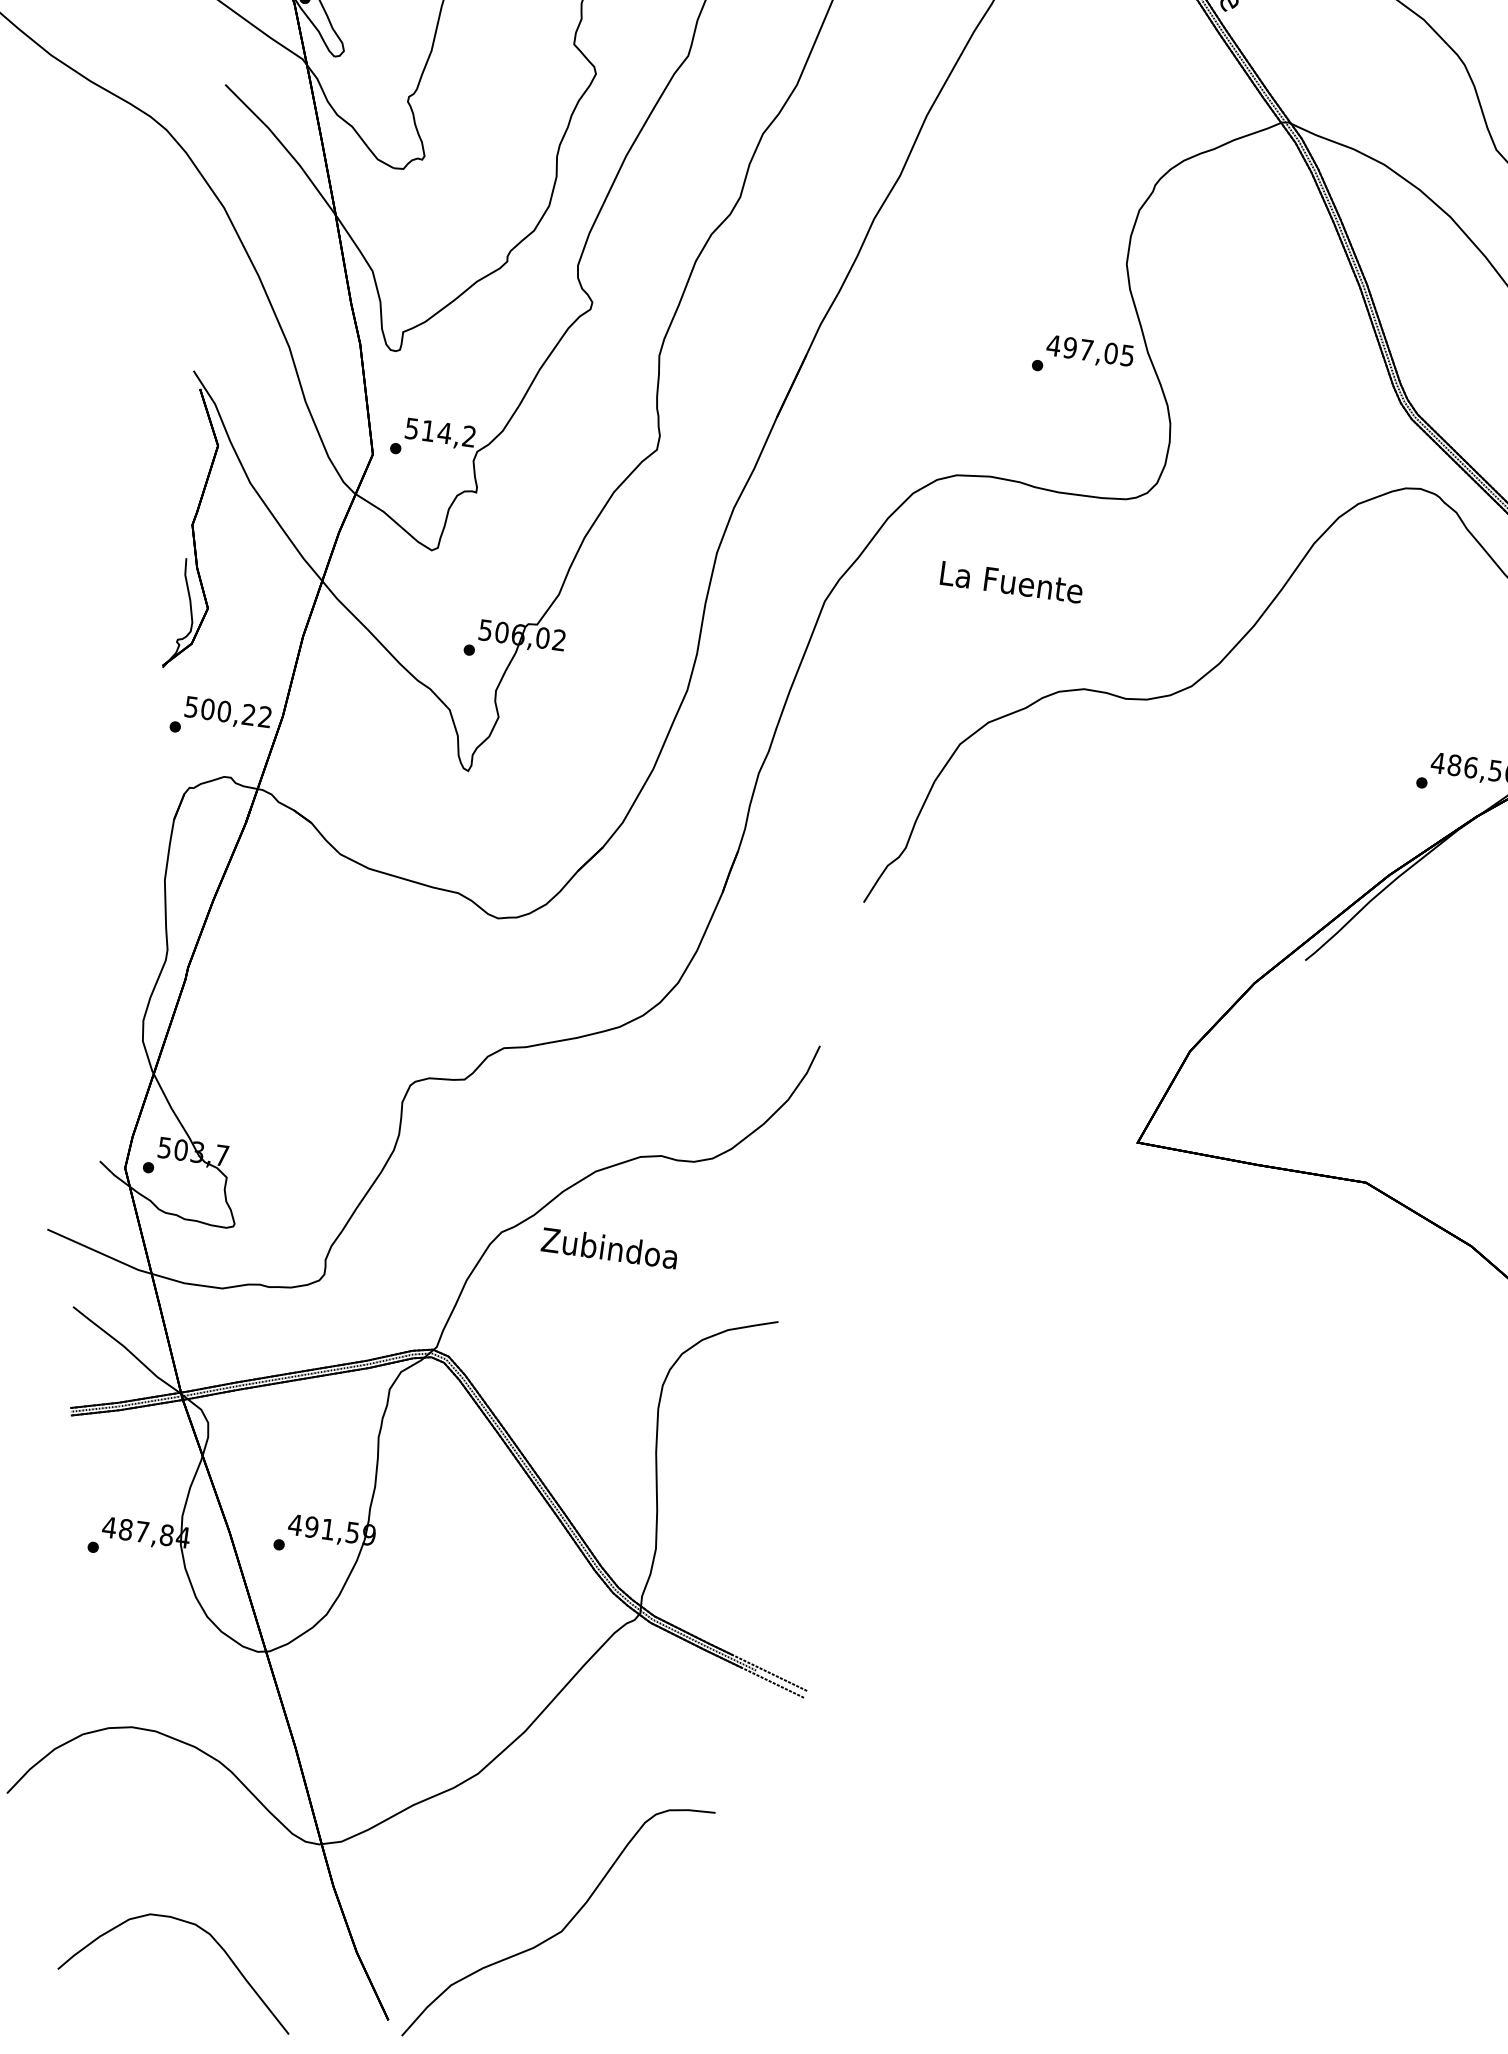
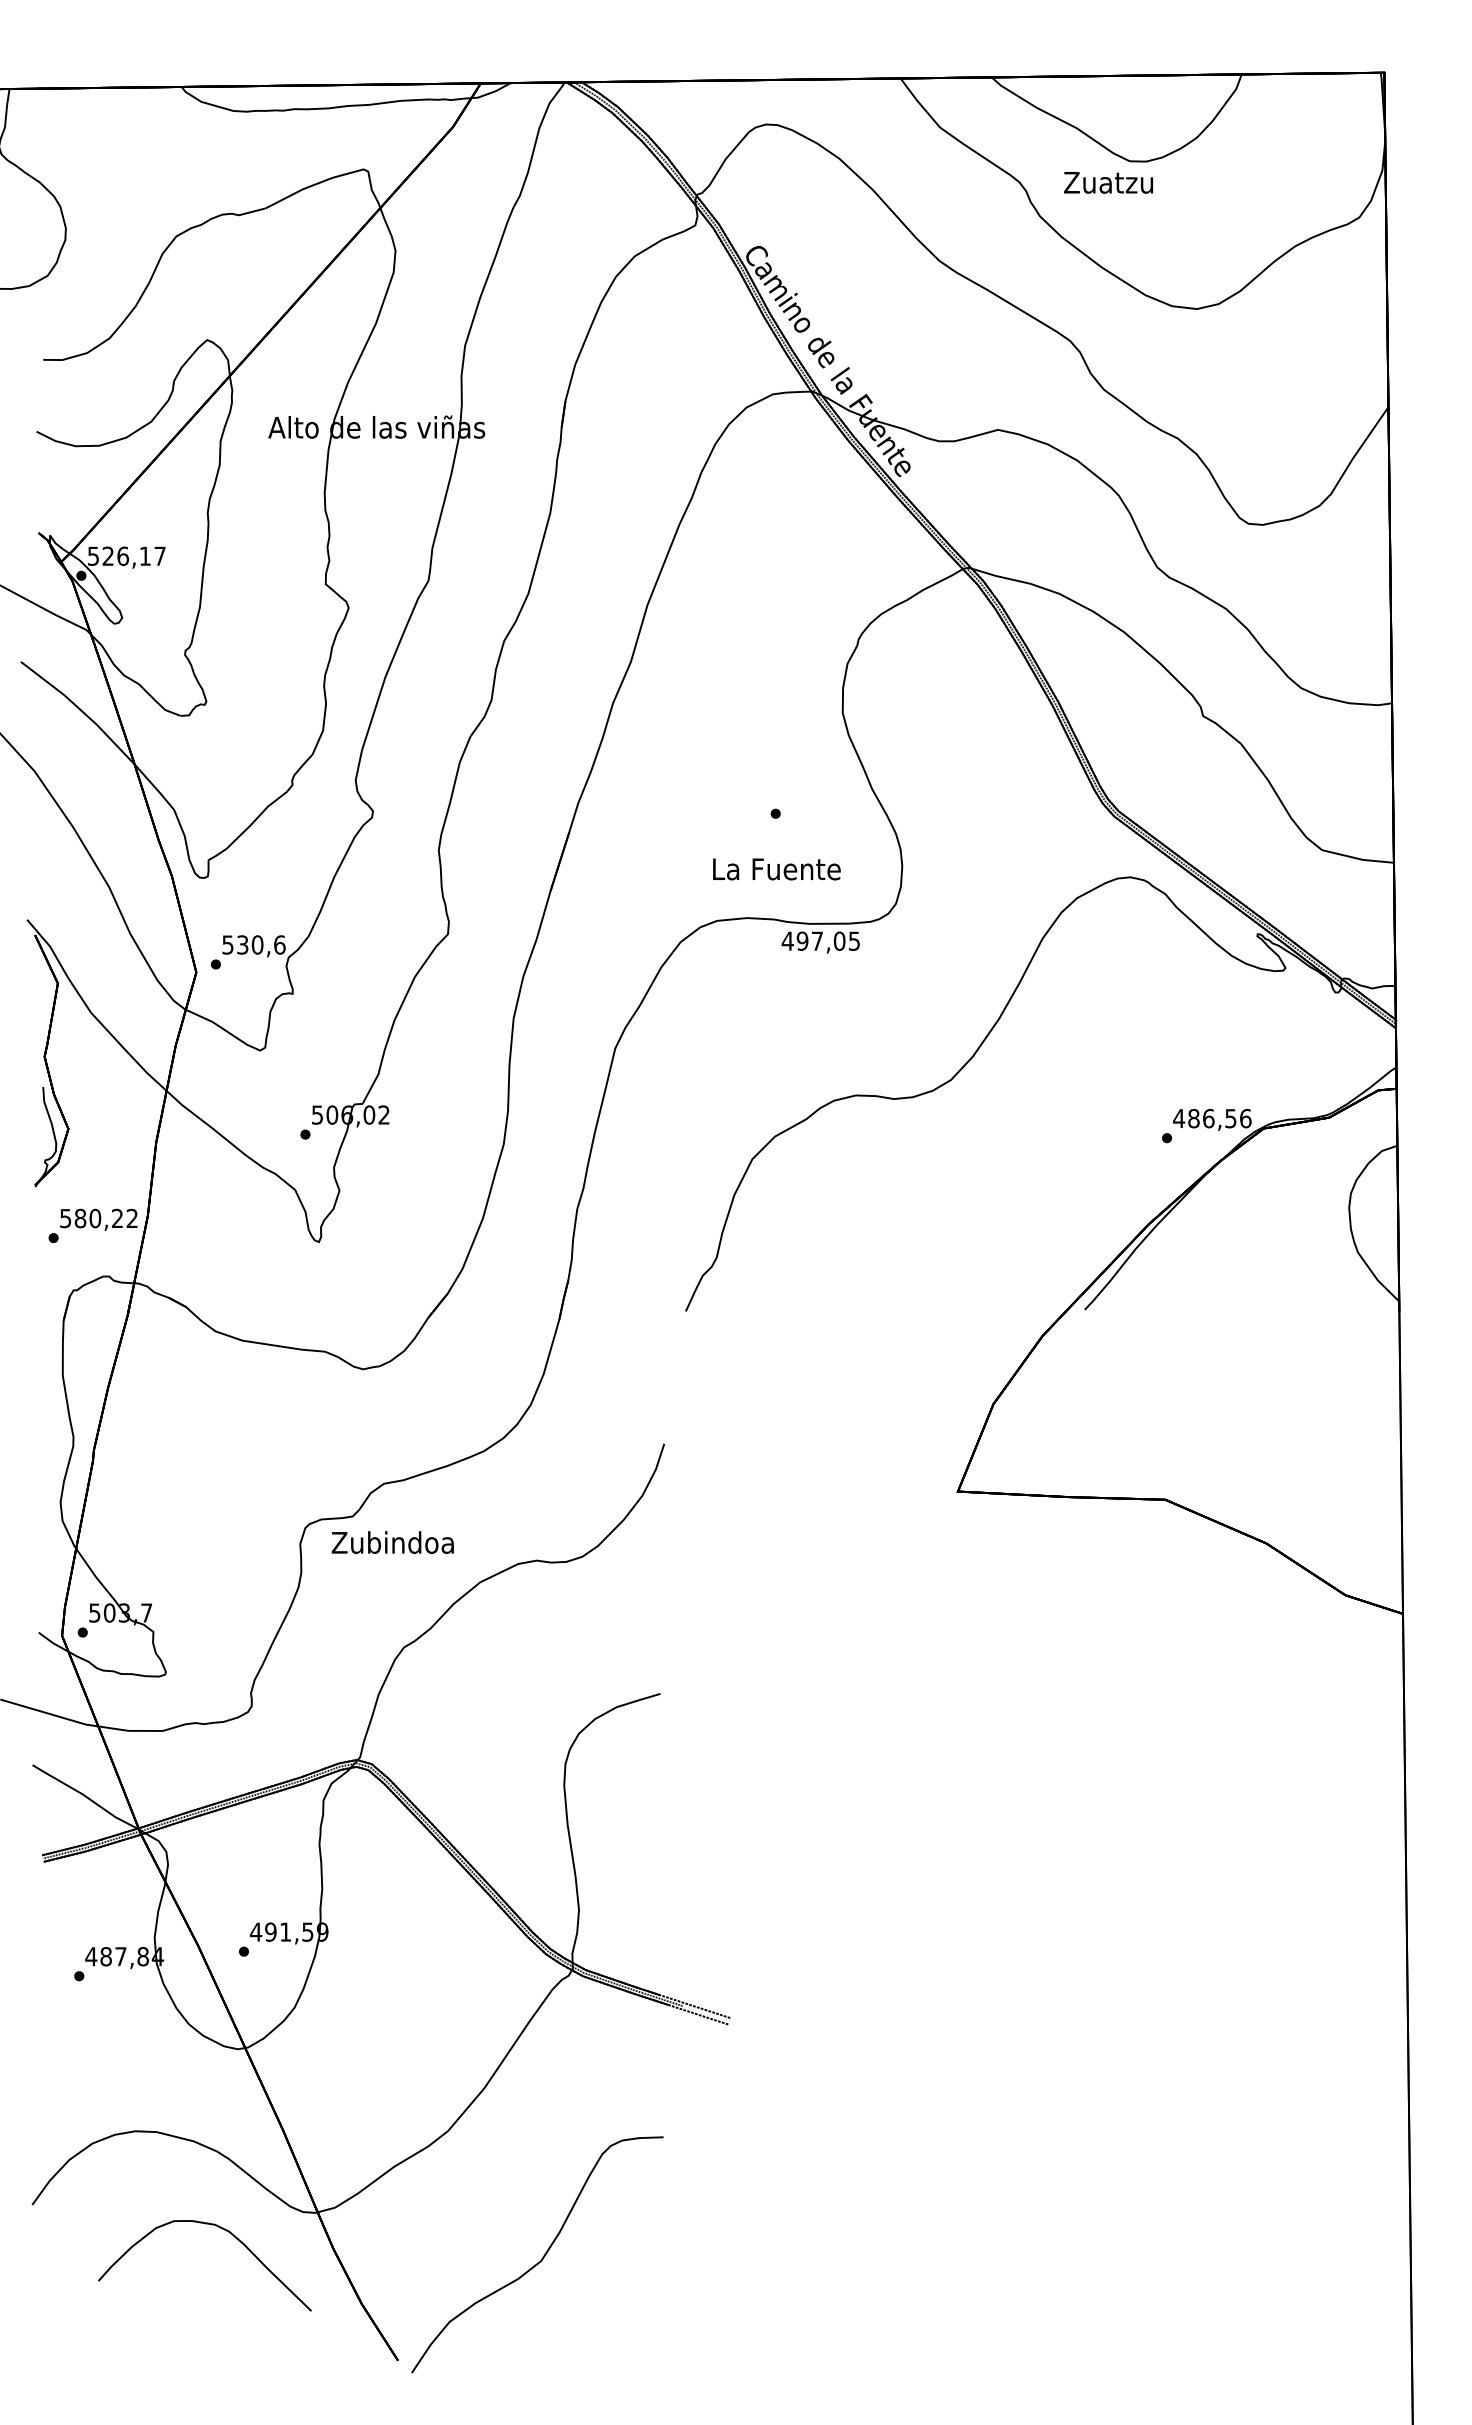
text: (1089, 352) -> (820, 942), moved
text: (449, 433) -> (261, 944), 514,2 -> 530,6
text: (1011, 582) -> (776, 869), moved
text: (207, 709) -> (80, 1218), 500,22 -> 580,22
text: (609, 1247) -> (392, 1542), moved
curve: (202, 1930) -> (222, 2229), moved

